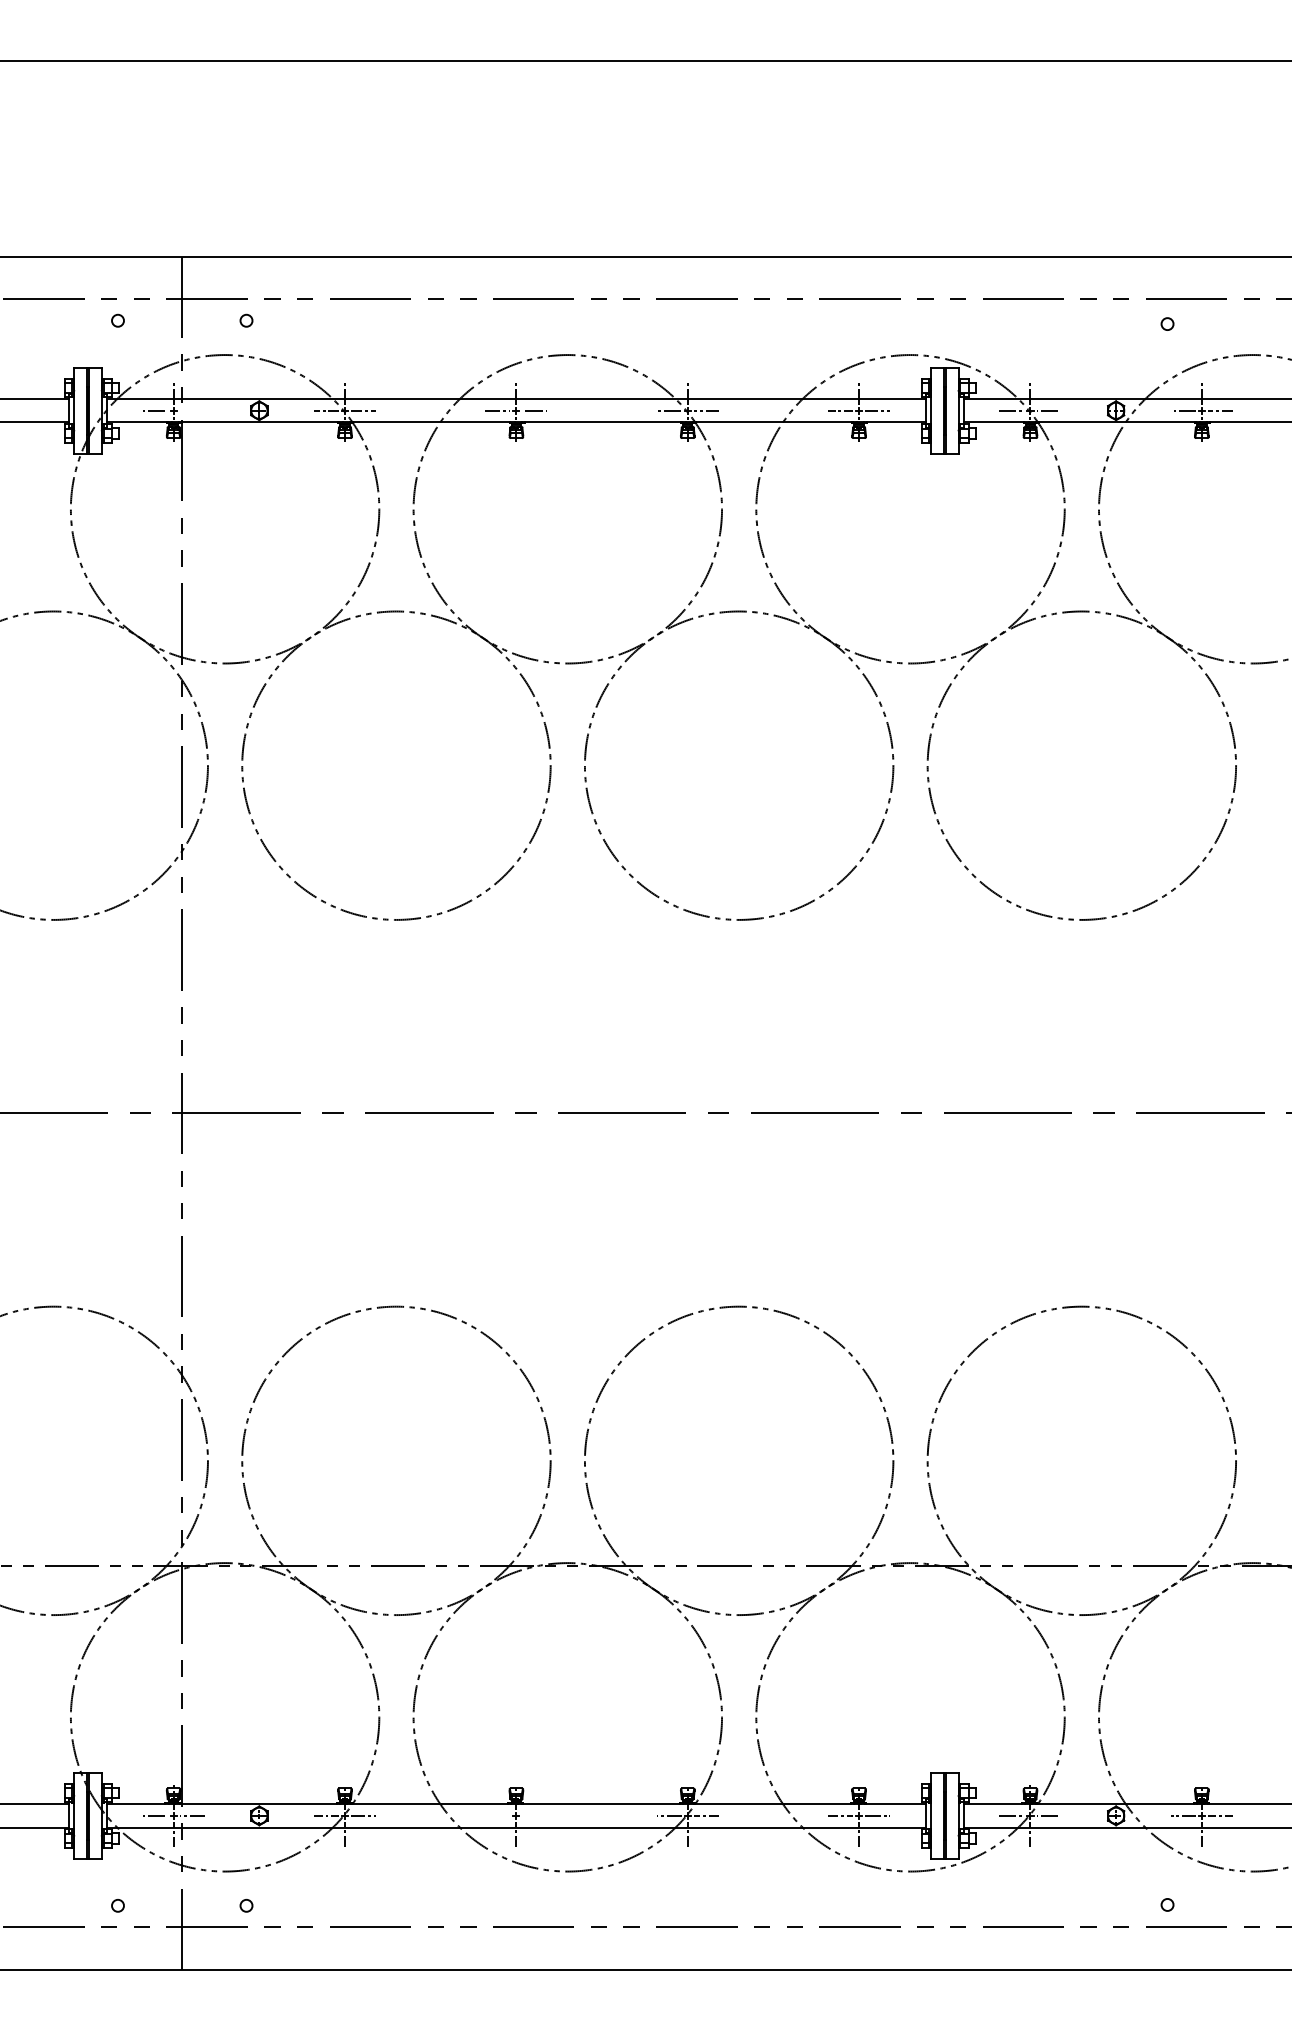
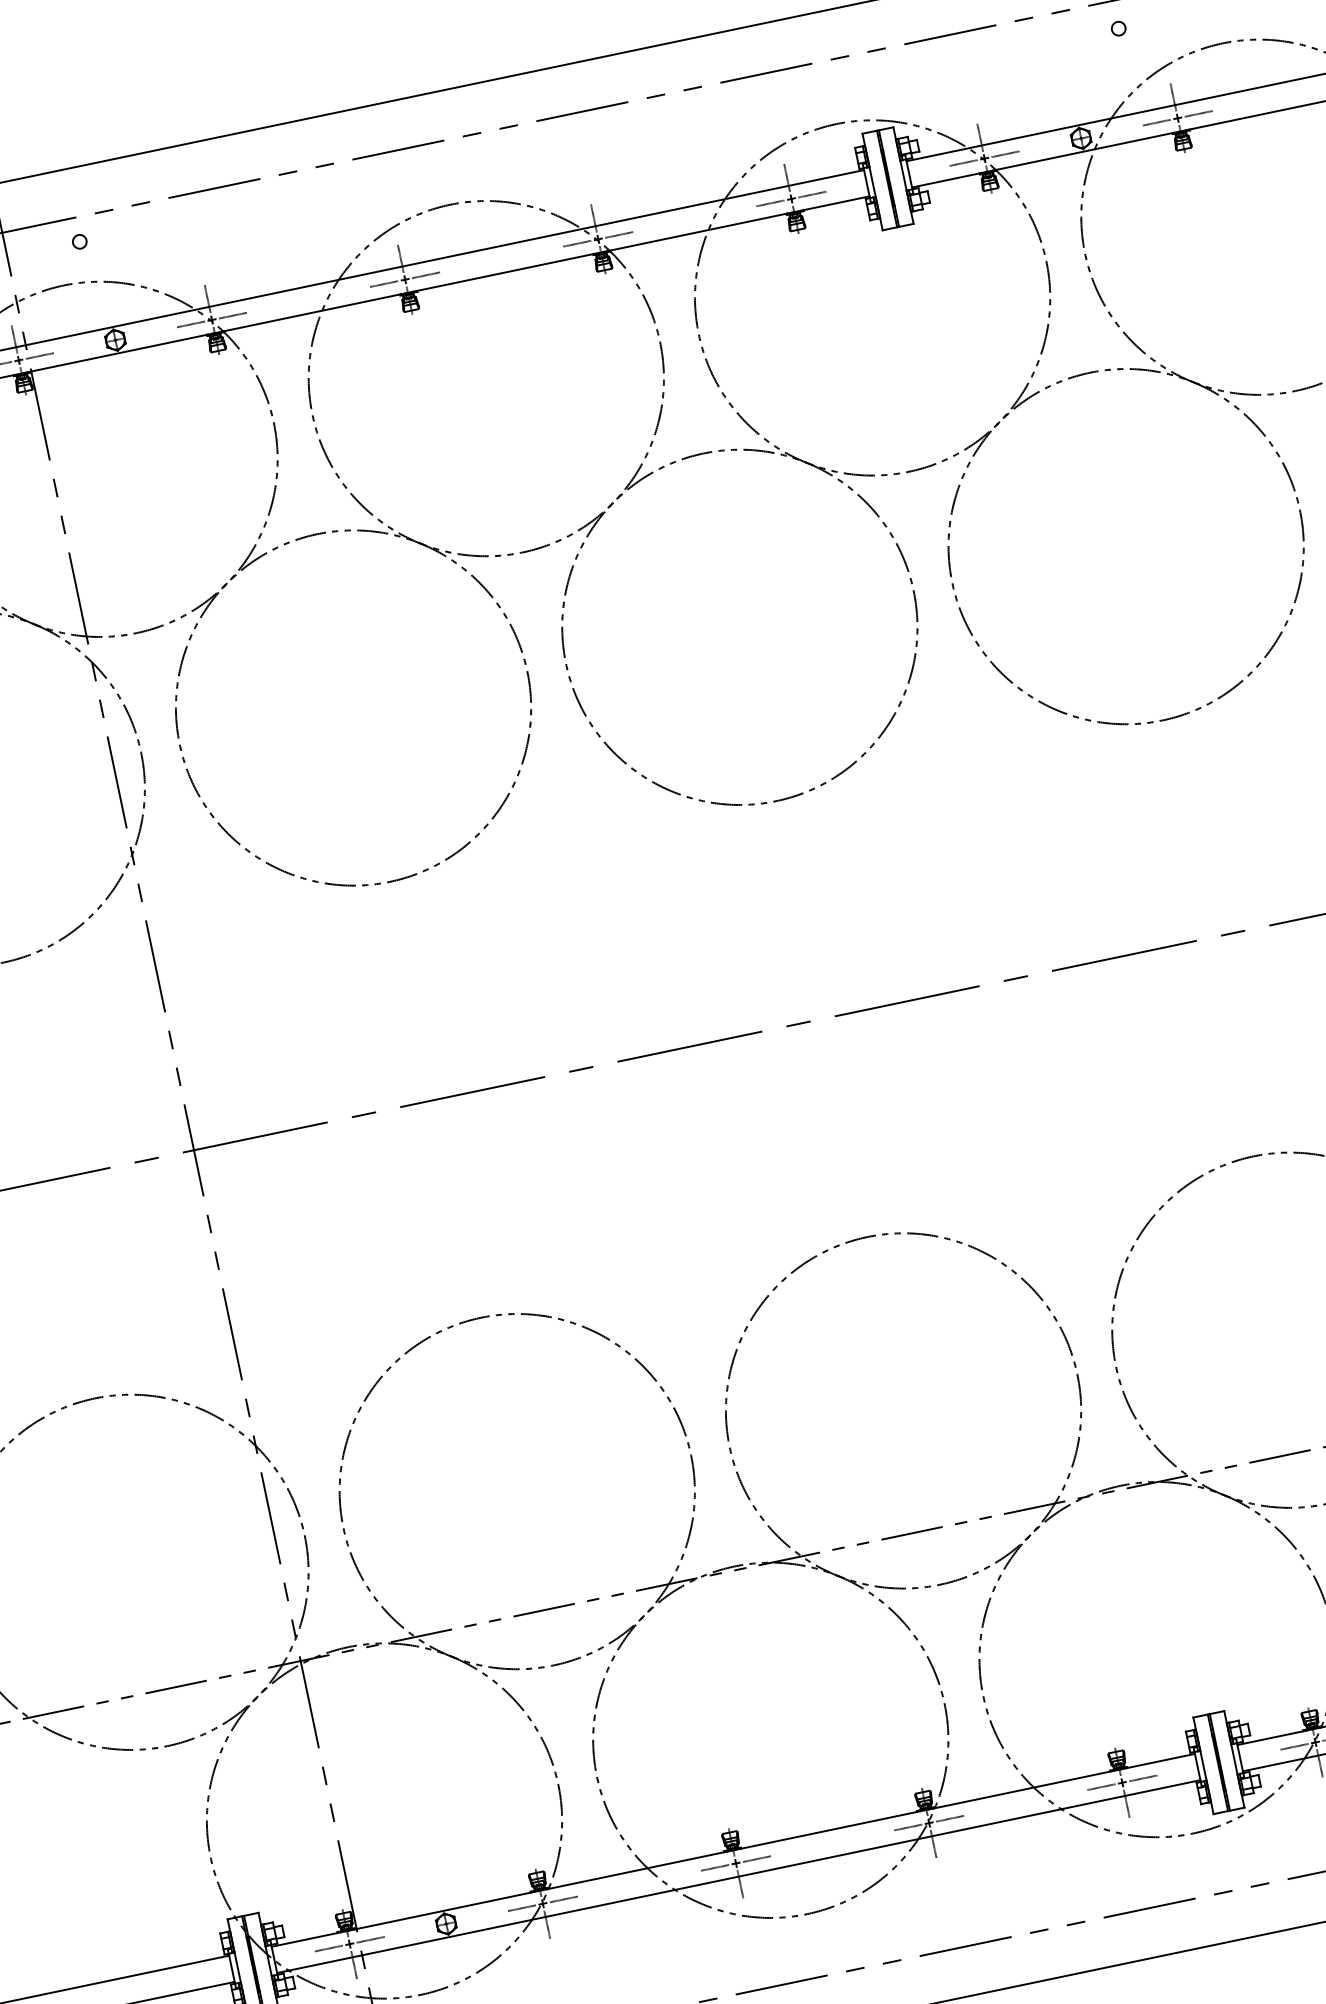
line: (191, 410) -> (38, 355), added
line: (497, 1815) -> (714, 1867), added
line: (534, 1815) -> (756, 1858), added

